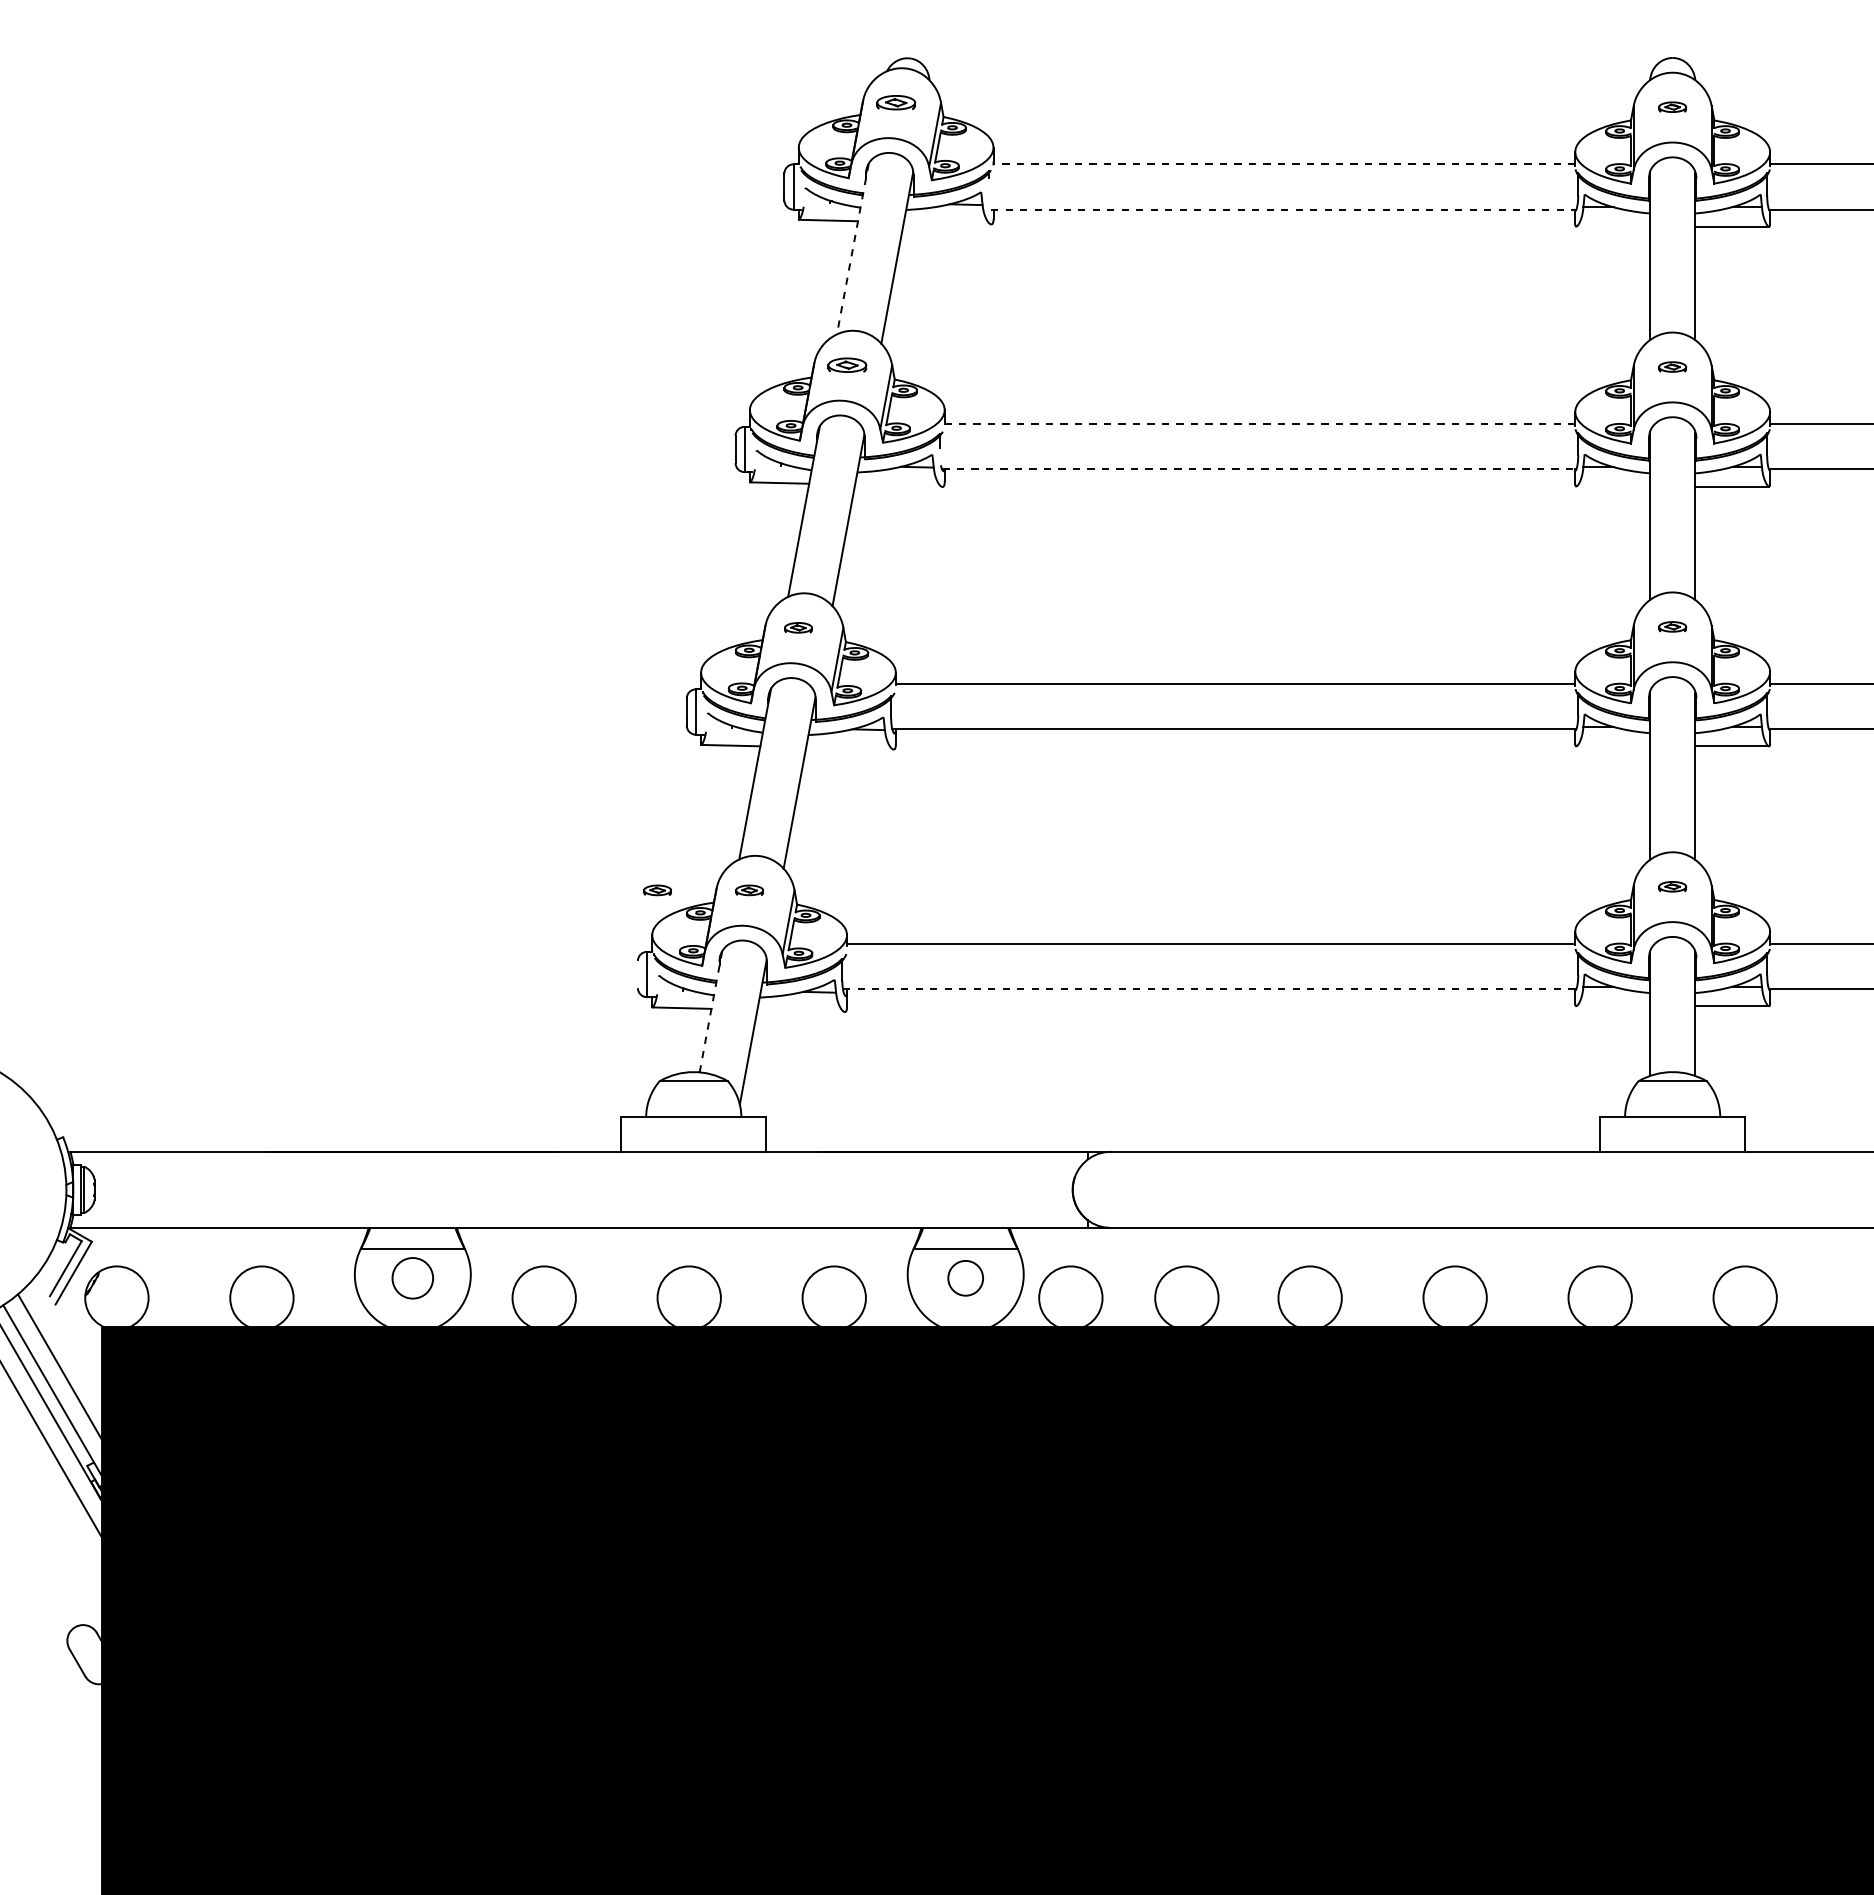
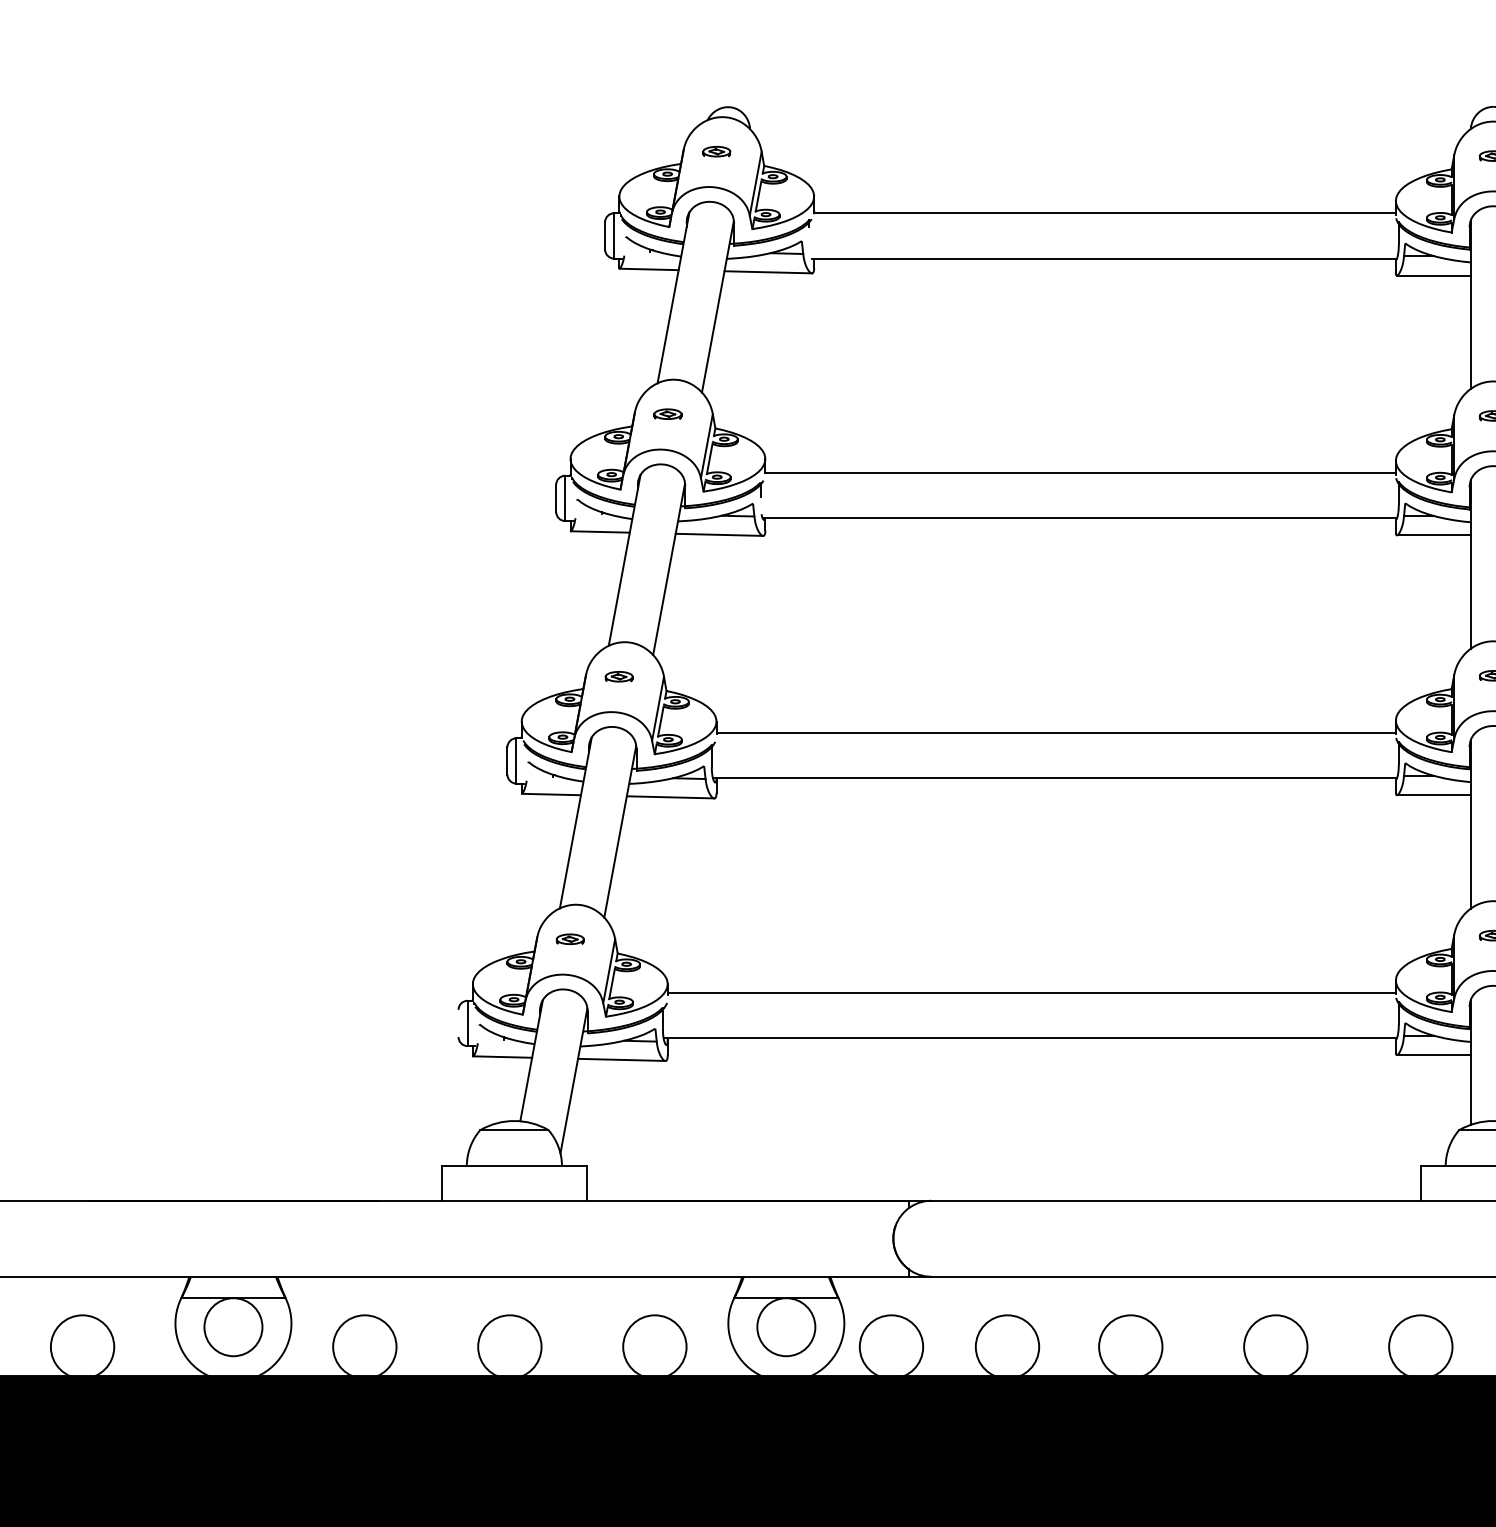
part: (895, 102) -> (716, 151), size x0.71
line: (1284, 164) -> (1105, 213), dashed -> solid
line: (1283, 209) -> (1104, 258), dashed -> solid
line: (947, 223) -> (768, 272), added
line: (1613, 226) -> (1434, 275), added
line: (852, 249) -> (673, 298), dashed -> solid
part: (846, 365) -> (667, 414), size x0.71
line: (1259, 424) -> (1080, 473), dashed -> solid
line: (1259, 469) -> (1080, 518), dashed -> solid
line: (898, 485) -> (719, 534), added
line: (1613, 486) -> (1434, 535), added
line: (1613, 746) -> (1434, 795), added
line: (849, 748) -> (670, 797), added
part: (657, 890) -> (478, 939), removed
line: (1209, 989) -> (1030, 1038), dashed -> solid
line: (1613, 1006) -> (1434, 1055), added
line: (800, 1010) -> (621, 1059), added
line: (710, 1011) -> (531, 1060), dashed -> solid
circle: (412, 1278) -> (233, 1327), size x1.43
circle: (965, 1278) -> (786, 1327), size x1.67

